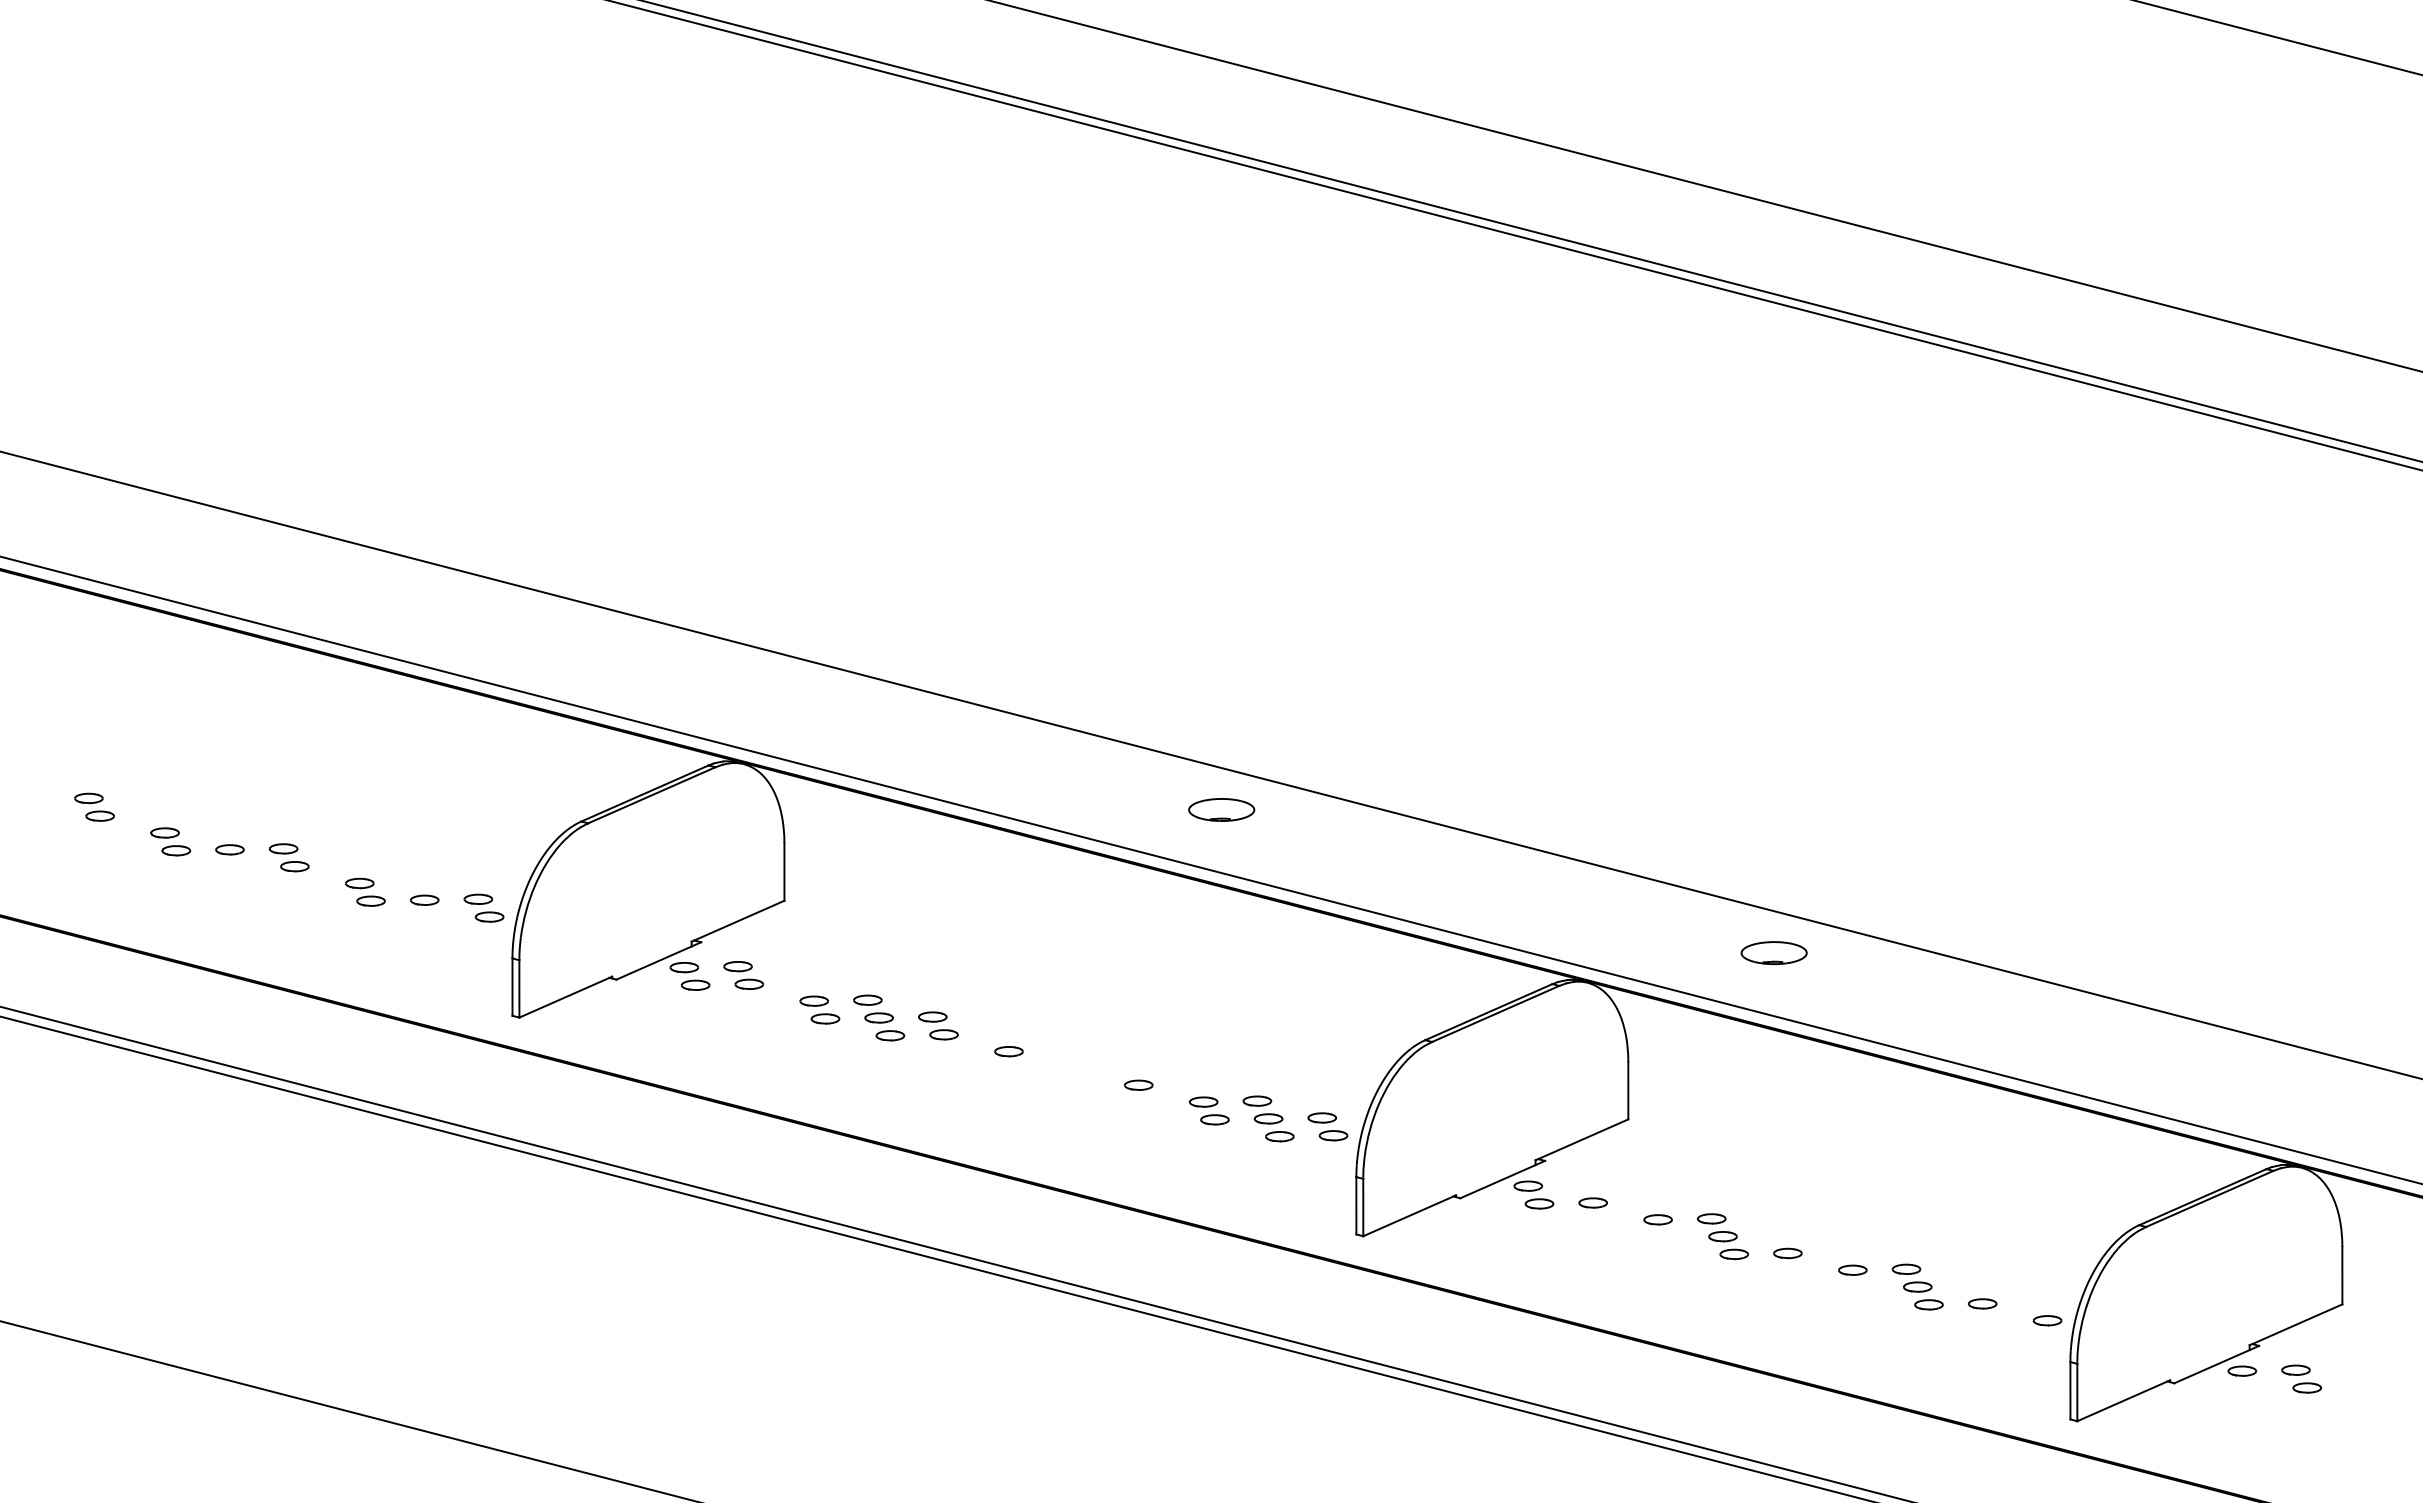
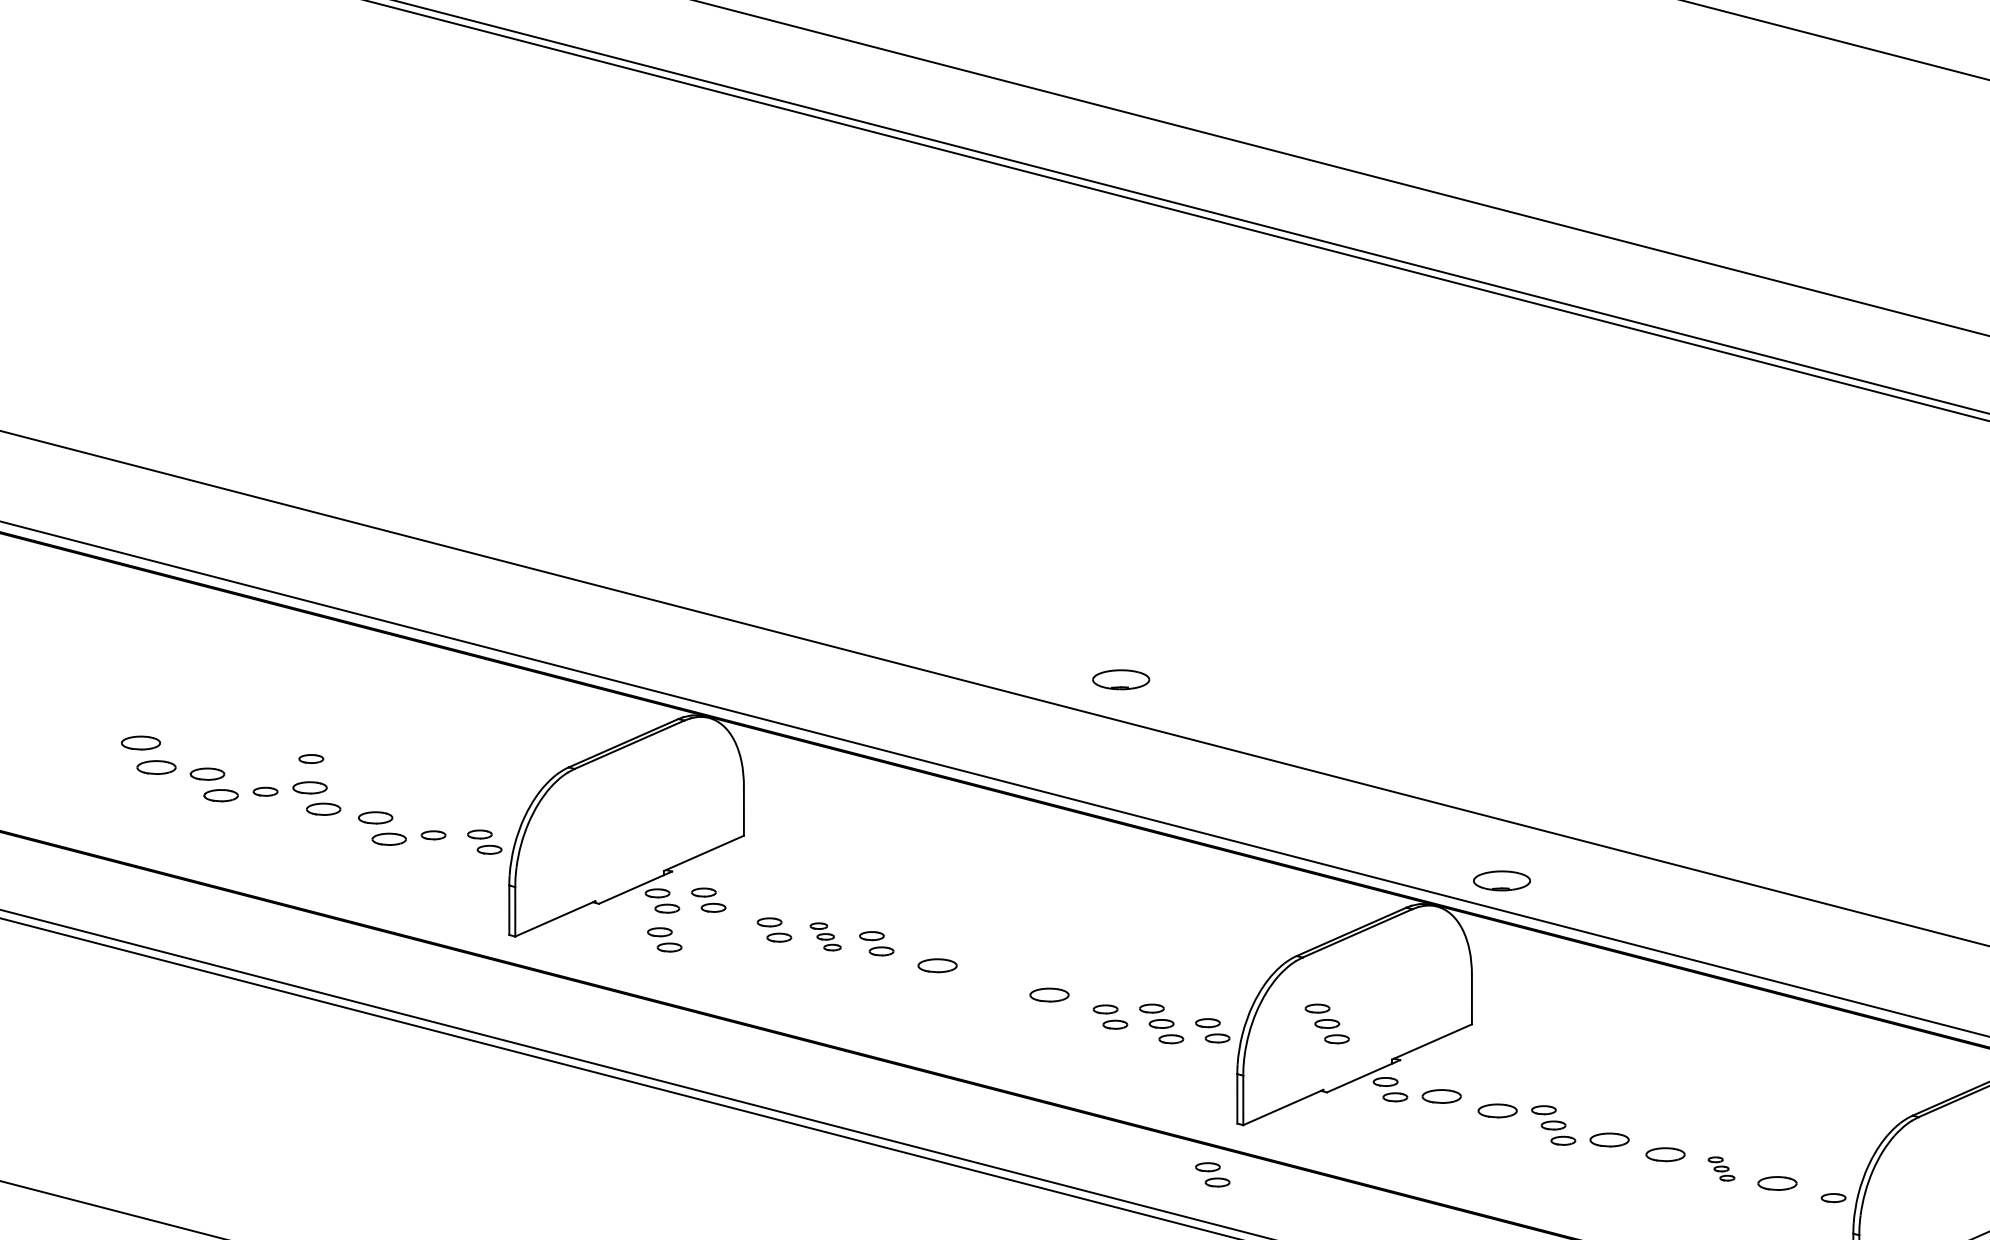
part: (94, 806) -> (148, 754), size x1.6
part: (1221, 809) -> (1120, 679), moved
part: (282, 811) -> (310, 758), added
part: (170, 841) -> (214, 784), size x1.4
part: (288, 857) -> (316, 798), size x1.4
part: (365, 891) -> (382, 827), size x1.4
part: (1773, 952) -> (1501, 880), moved
part: (879, 1017) -> (825, 936), size x0.7
part: (692, 1021) -> (664, 939), added
part: (1008, 1051) -> (937, 965), size x1.6
part: (1138, 1084) -> (1049, 994), size x1.6
part: (1460, 1118) -> (1327, 1023), added
part: (1592, 1202) -> (1441, 1096), size x1.6
part: (1657, 1219) -> (1497, 1110), size x1.6
part: (1787, 1253) -> (1609, 1140), size x1.6
part: (1852, 1269) -> (1665, 1153), size x1.6
part: (1917, 1286) -> (1721, 1168), size x0.6
part: (1327, 1293) -> (1212, 1174), added
part: (1982, 1303) -> (1777, 1183), size x1.6

